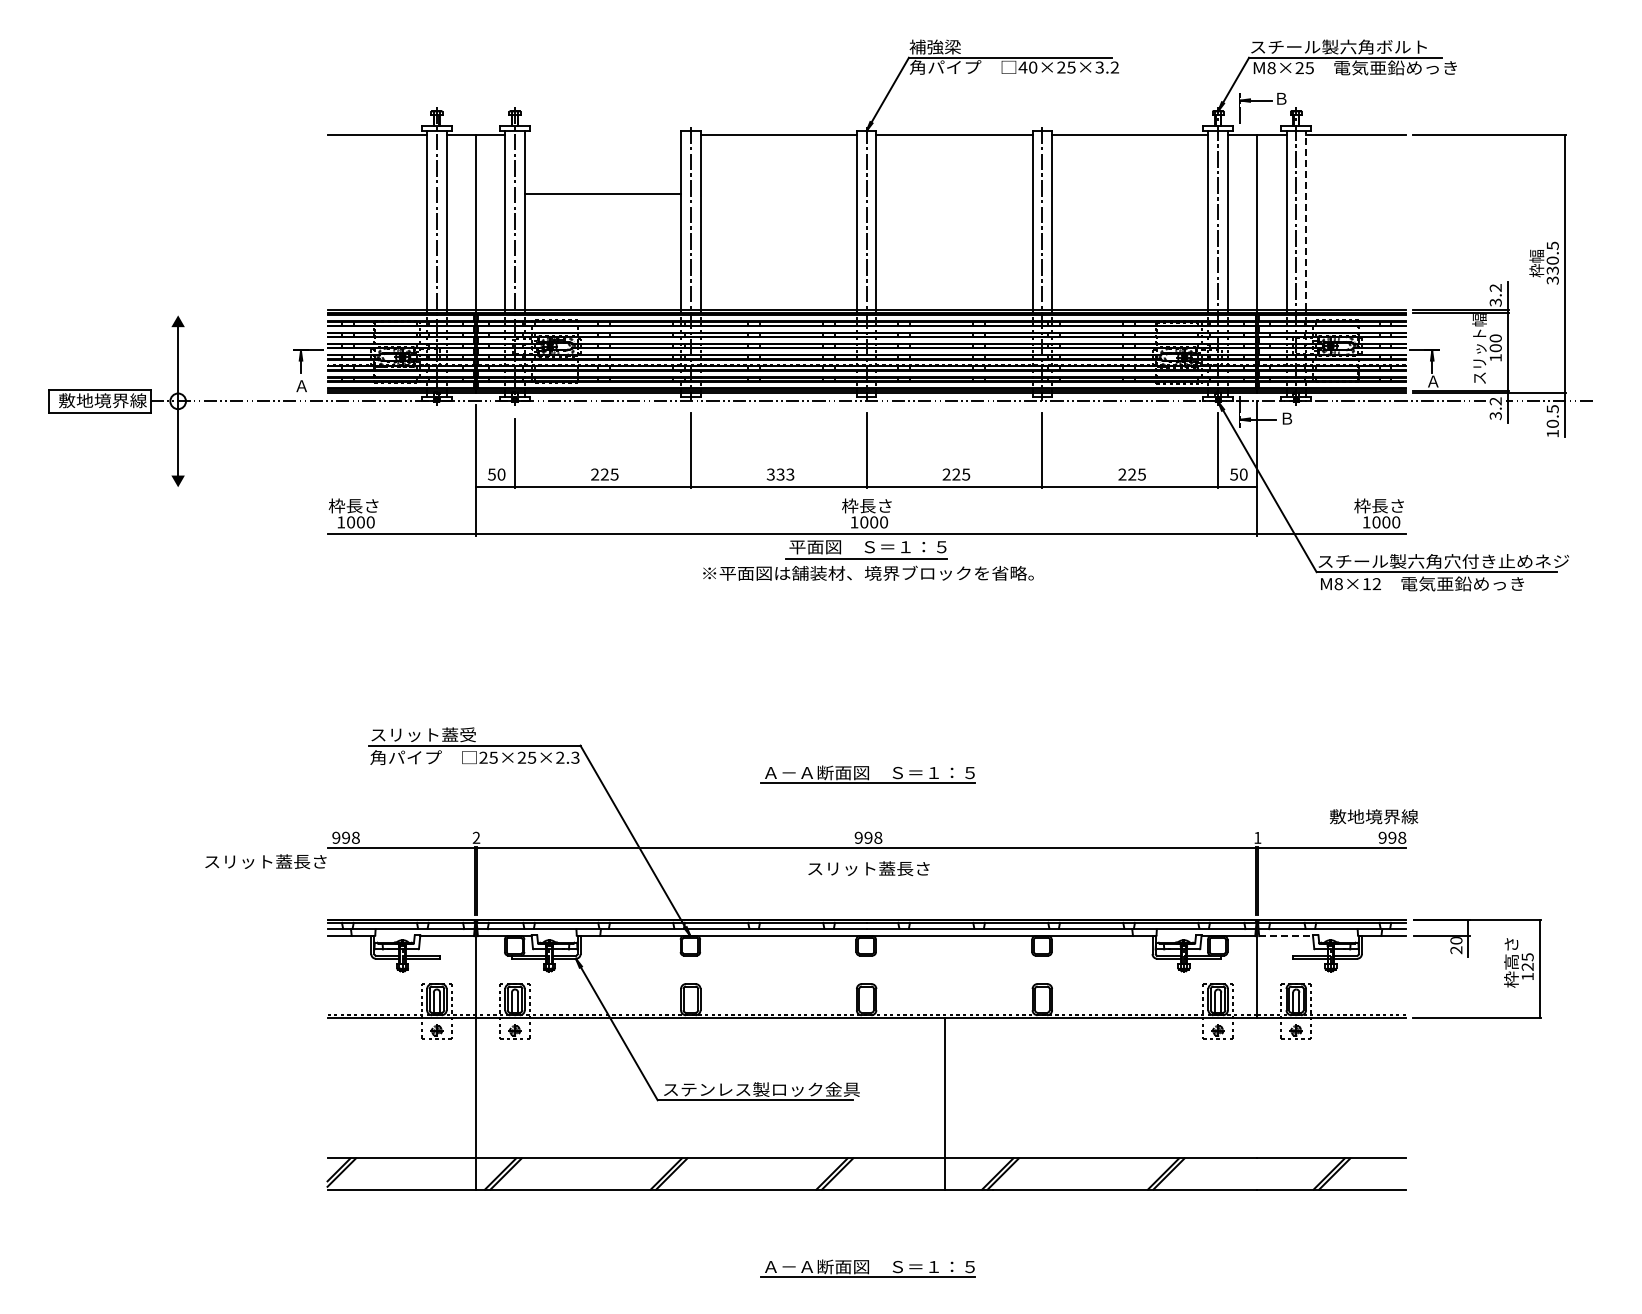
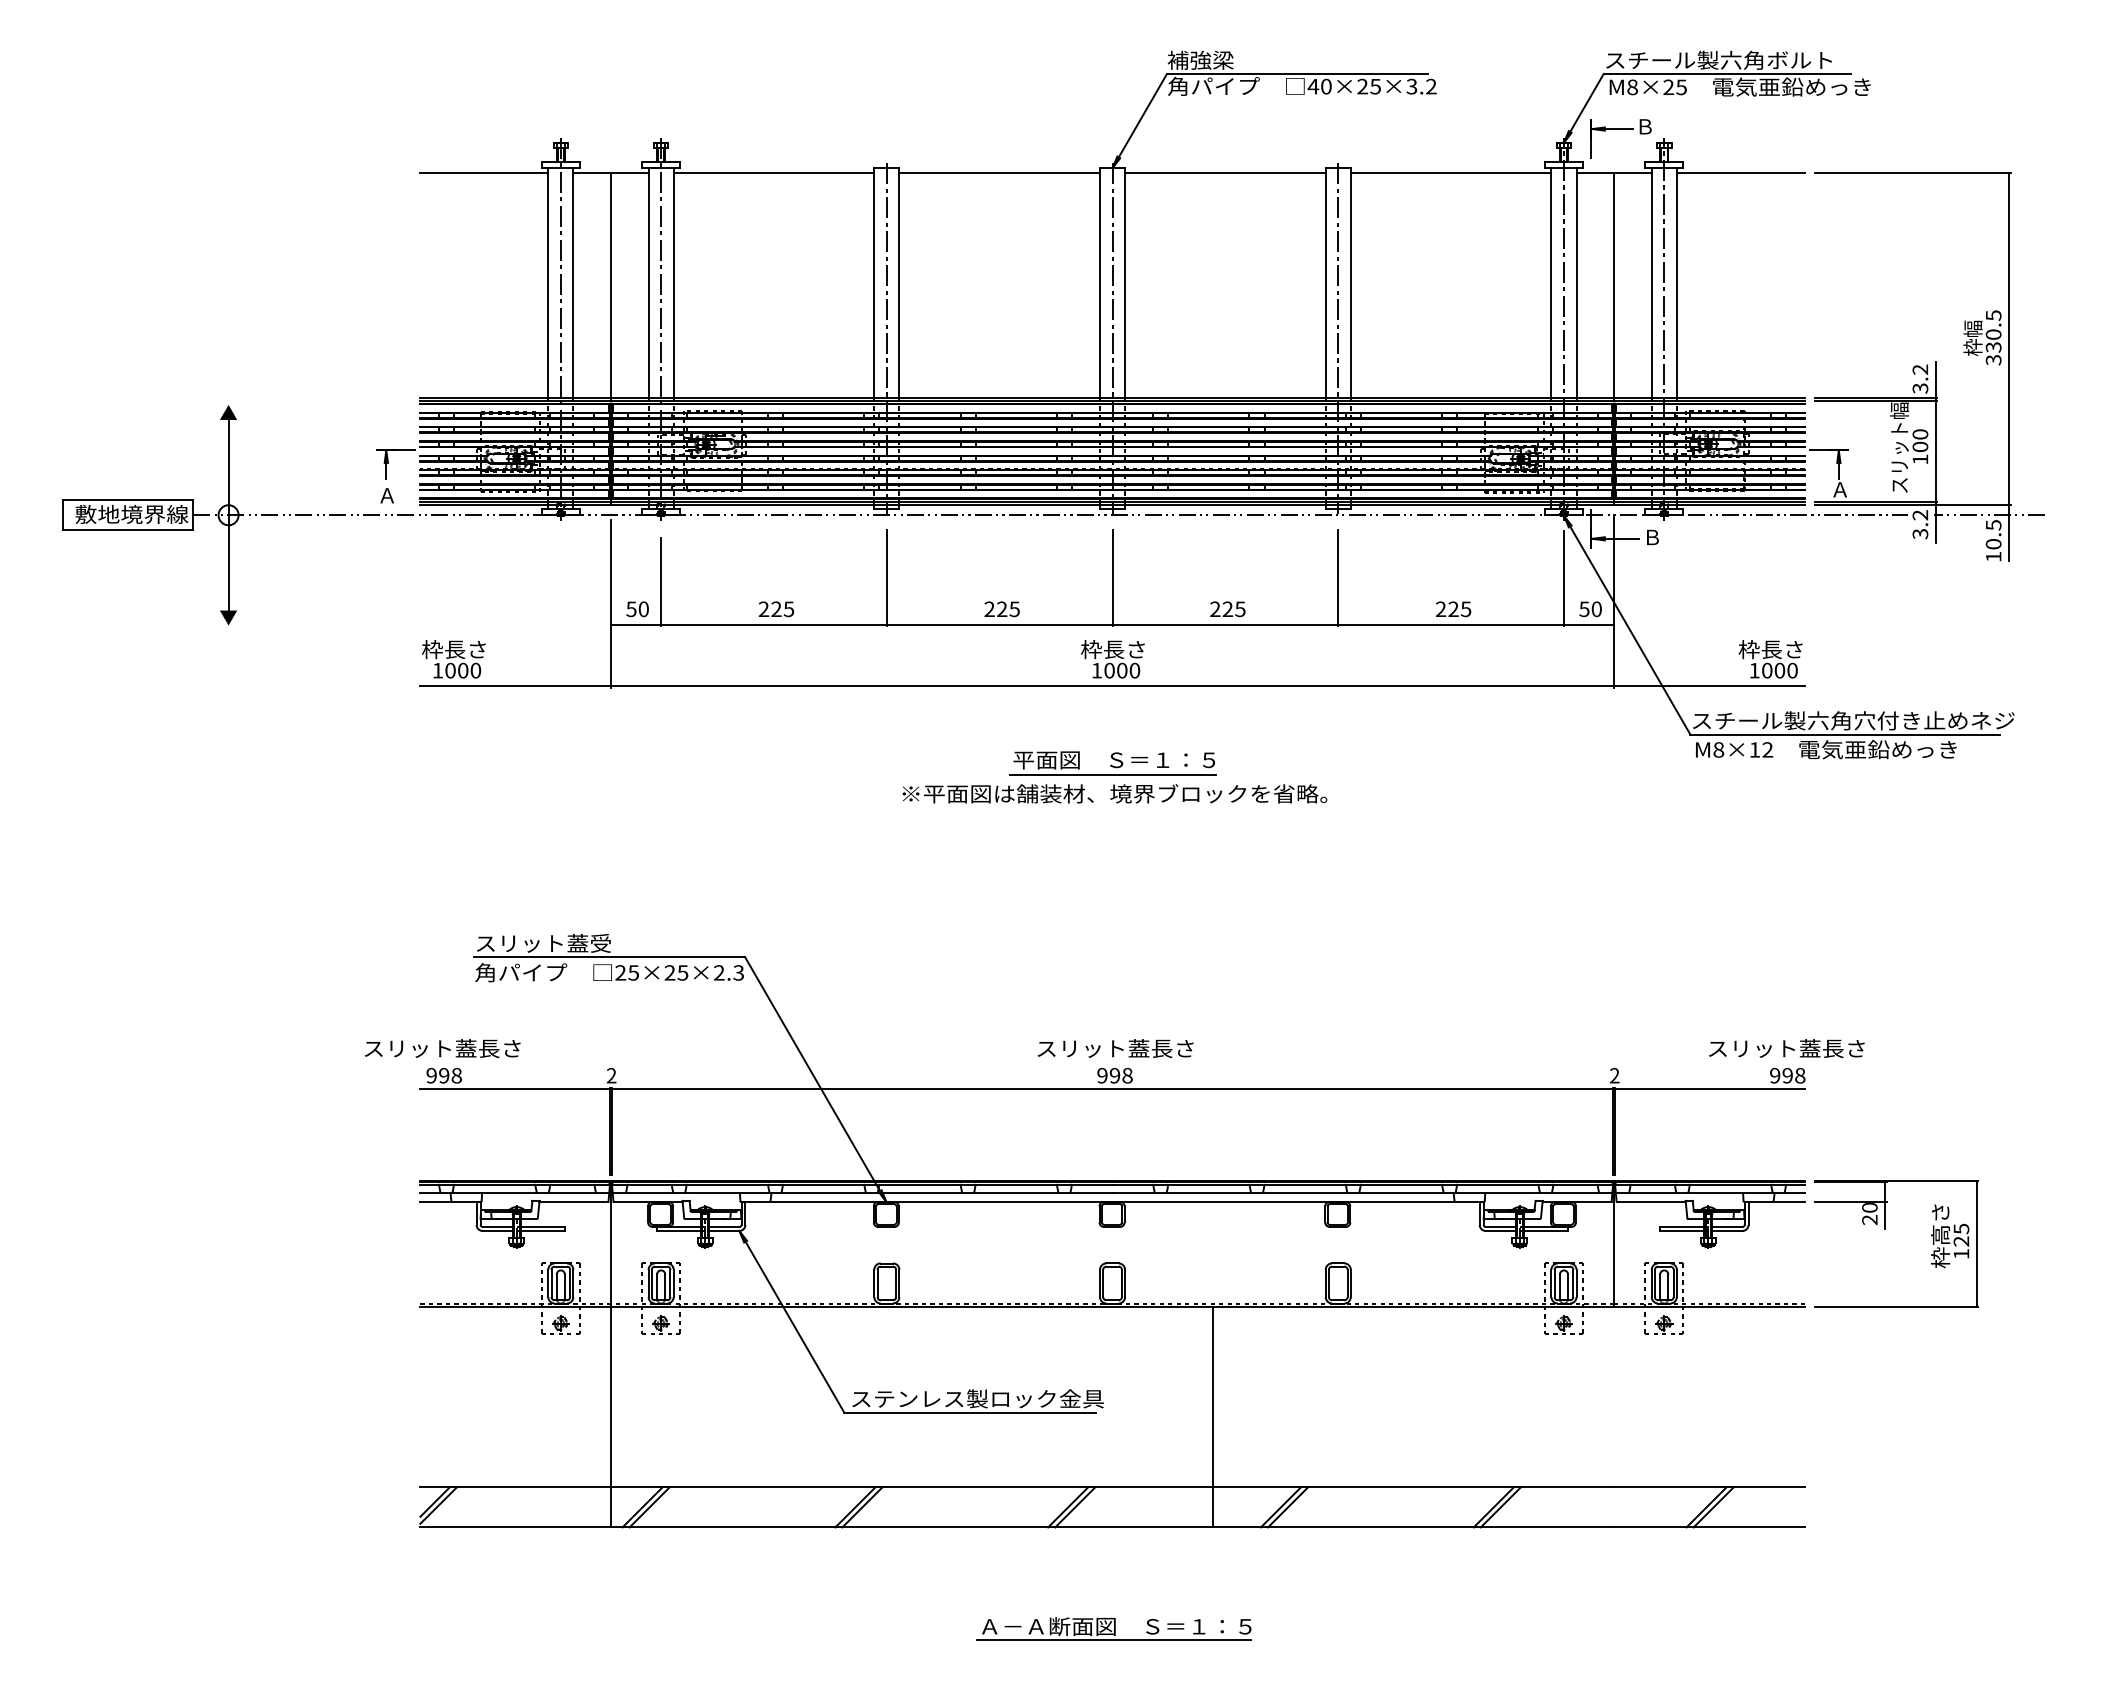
line: (602, 193) -> (773, 172), moved
line: (1306, 220) -> (1677, 283), dashed -> solid
text: (780, 474) -> (1001, 609), 333 -> 225
part: (868, 560) -> (1114, 777), moved
part: (867, 774) -> (1113, 994), removed
text: (1390, 816) -> (1785, 1048), 敷地境界線 -> スリット蓋長さ
text: (1257, 837) -> (1614, 1075), 1 -> 2
text: (265, 861) -> (442, 1048), moved
text: (868, 868) -> (1114, 1048), moved
line: (1286, 936) -> (1651, 1202), dashed -> solid

